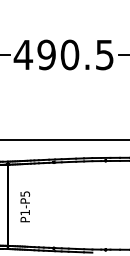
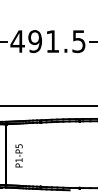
text: (69, 54) -> (52, 41), 490.5 -> 491.5

